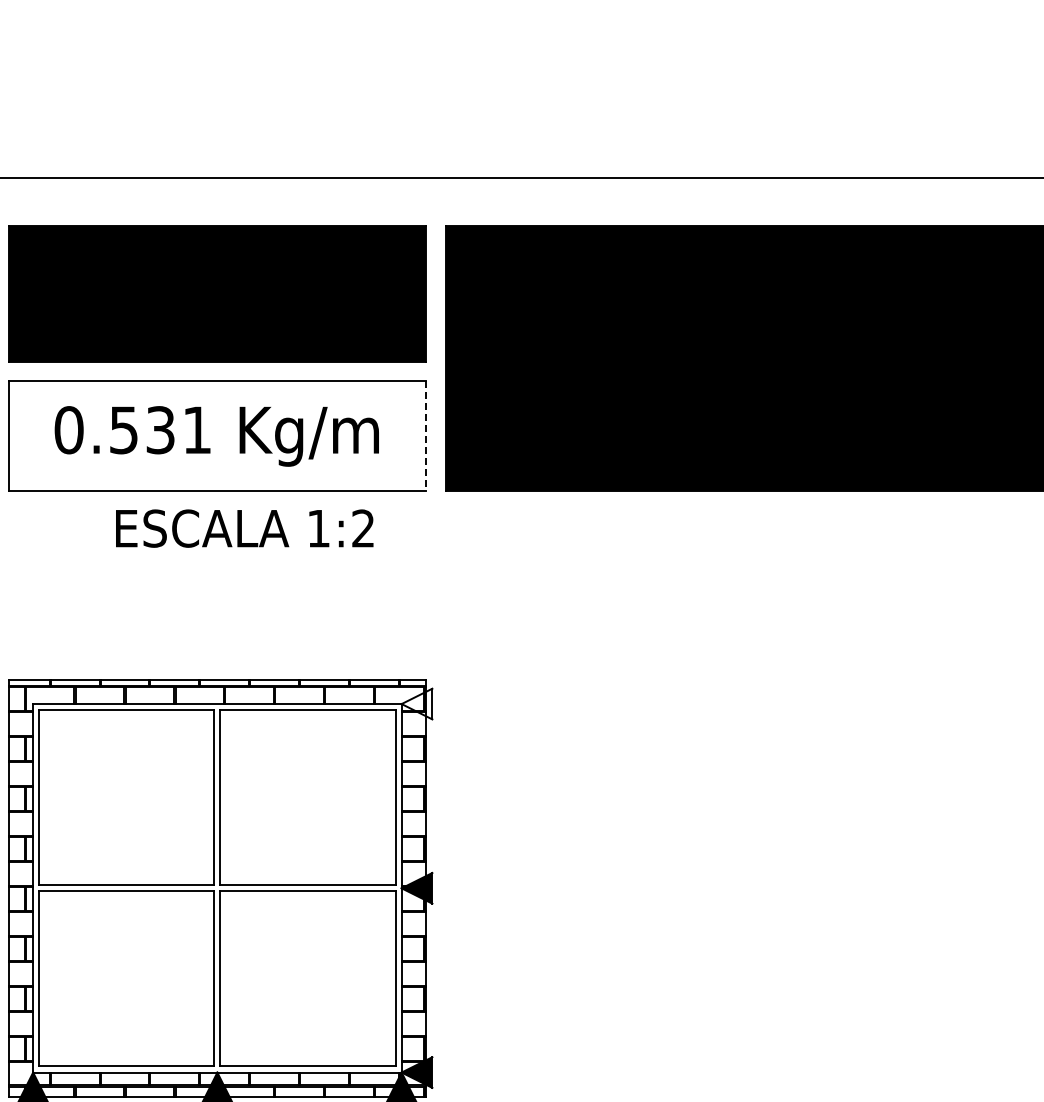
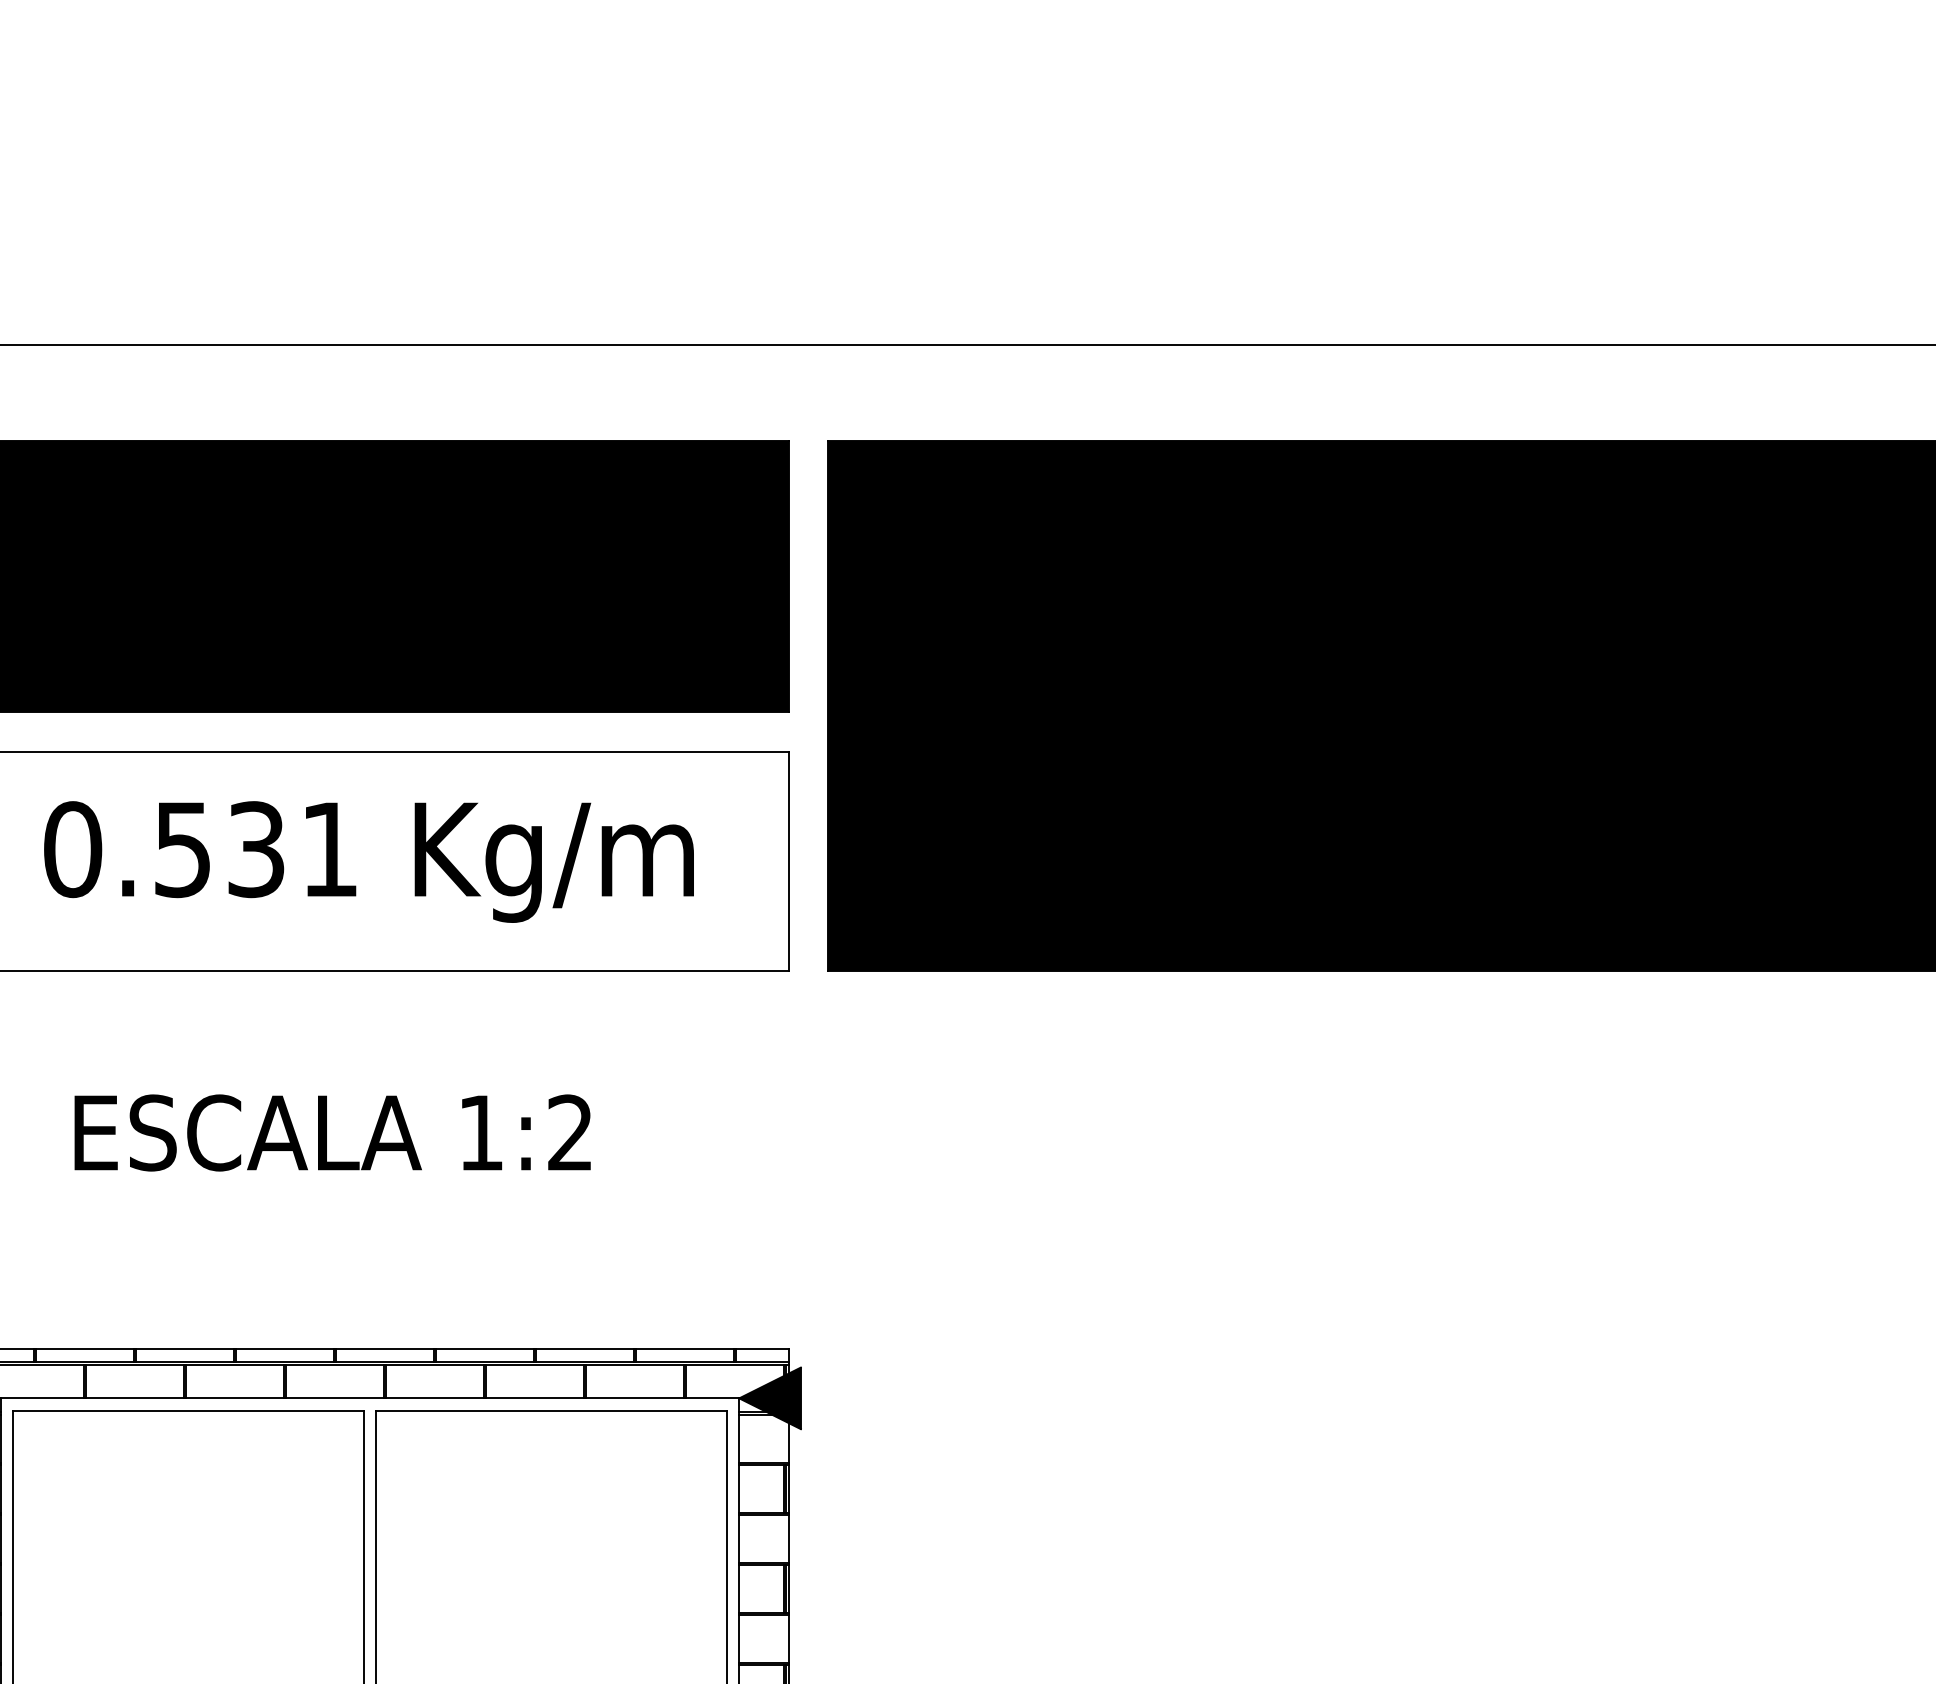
line: (426, 436) -> (789, 862), dashed -> solid
text: (244, 528) -> (332, 1132), moved
fill: (416, 703) -> (769, 1397), added

